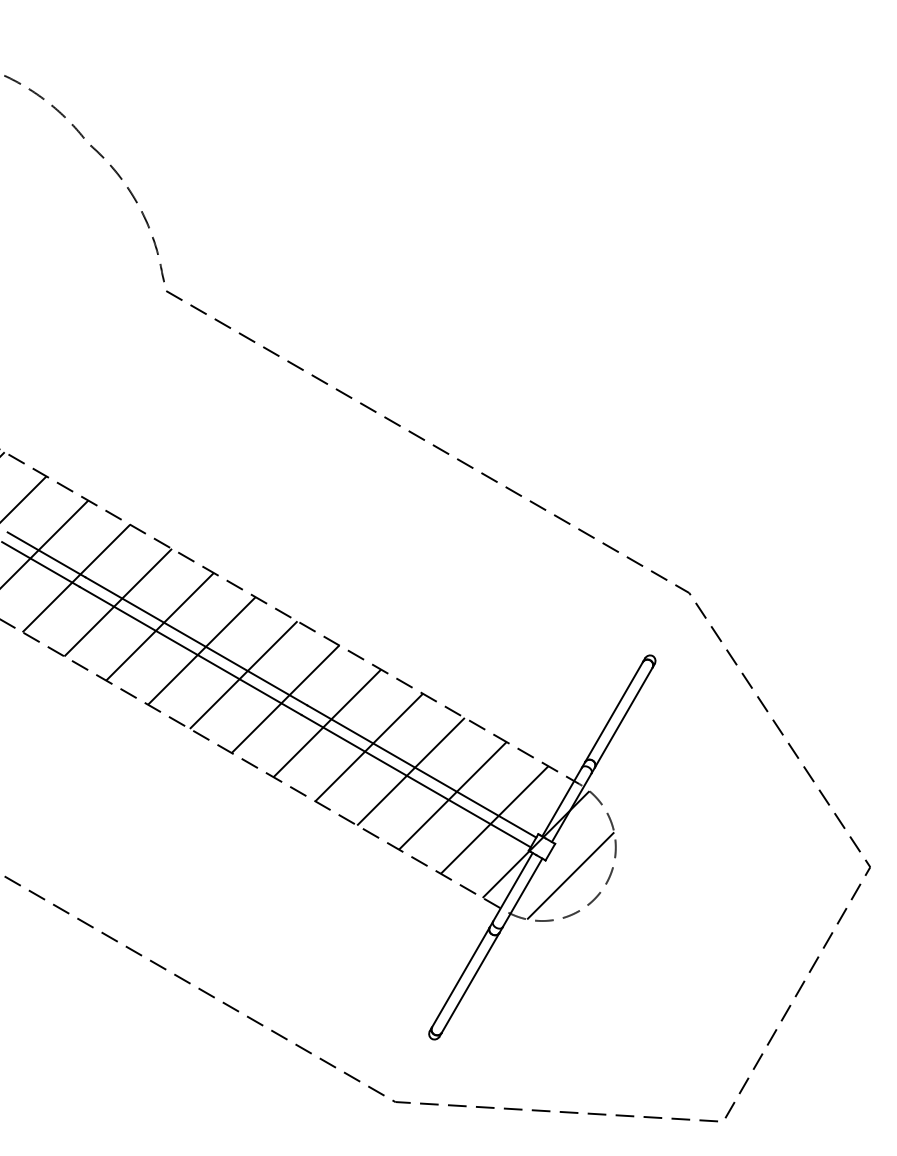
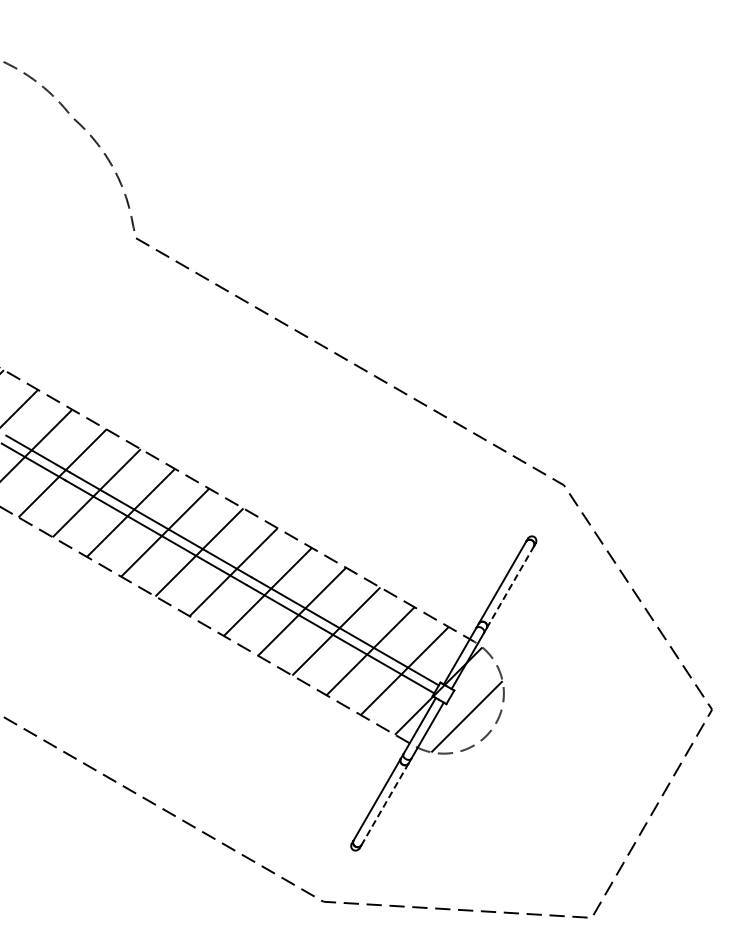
line: (623, 716) -> (510, 586), solid -> dashed
line: (469, 983) -> (384, 804), solid -> dashed

